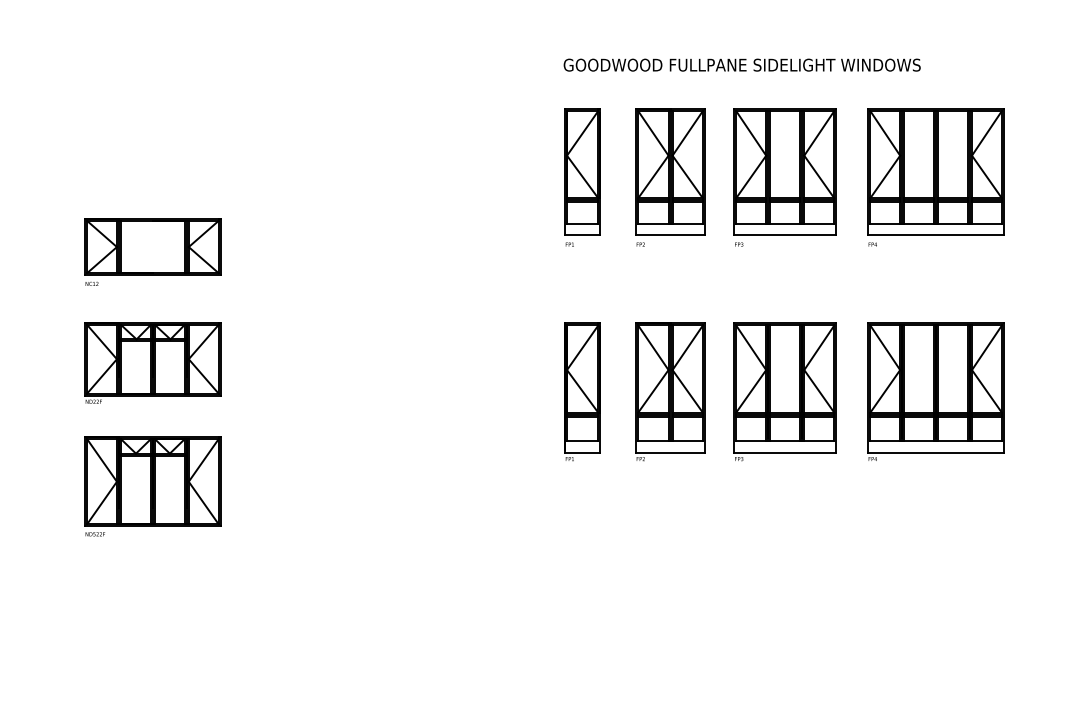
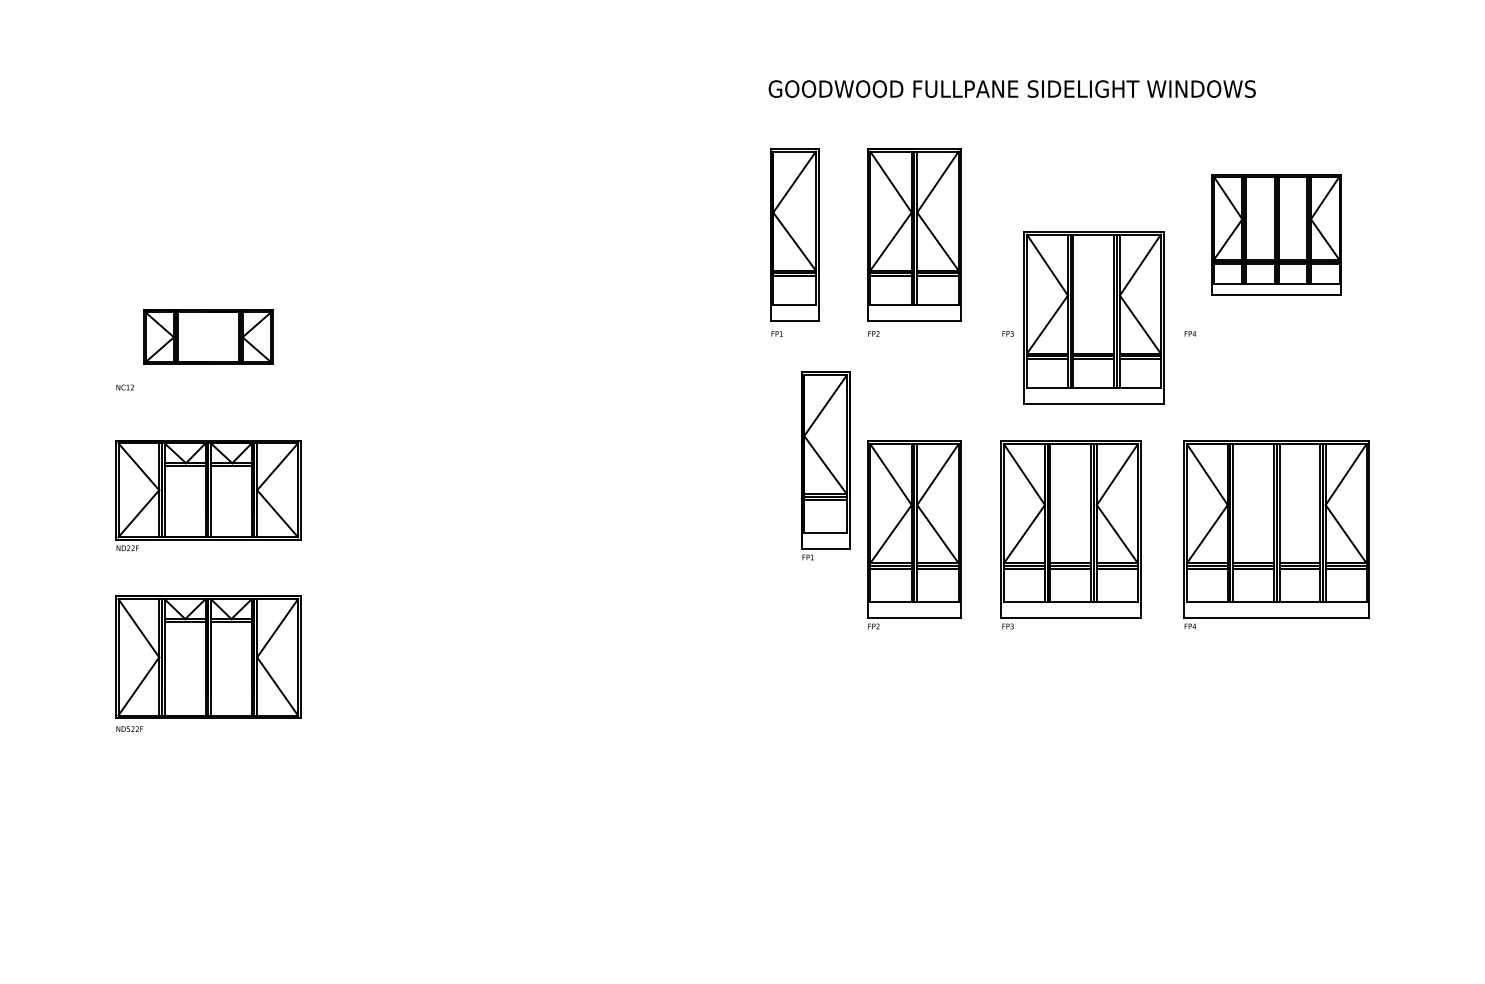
part: (784, 171) -> (1093, 317), moved
part: (935, 171) -> (1276, 234), size x0.7
part: (153, 247) -> (208, 337), size x0.7
part: (582, 391) -> (825, 465), moved

